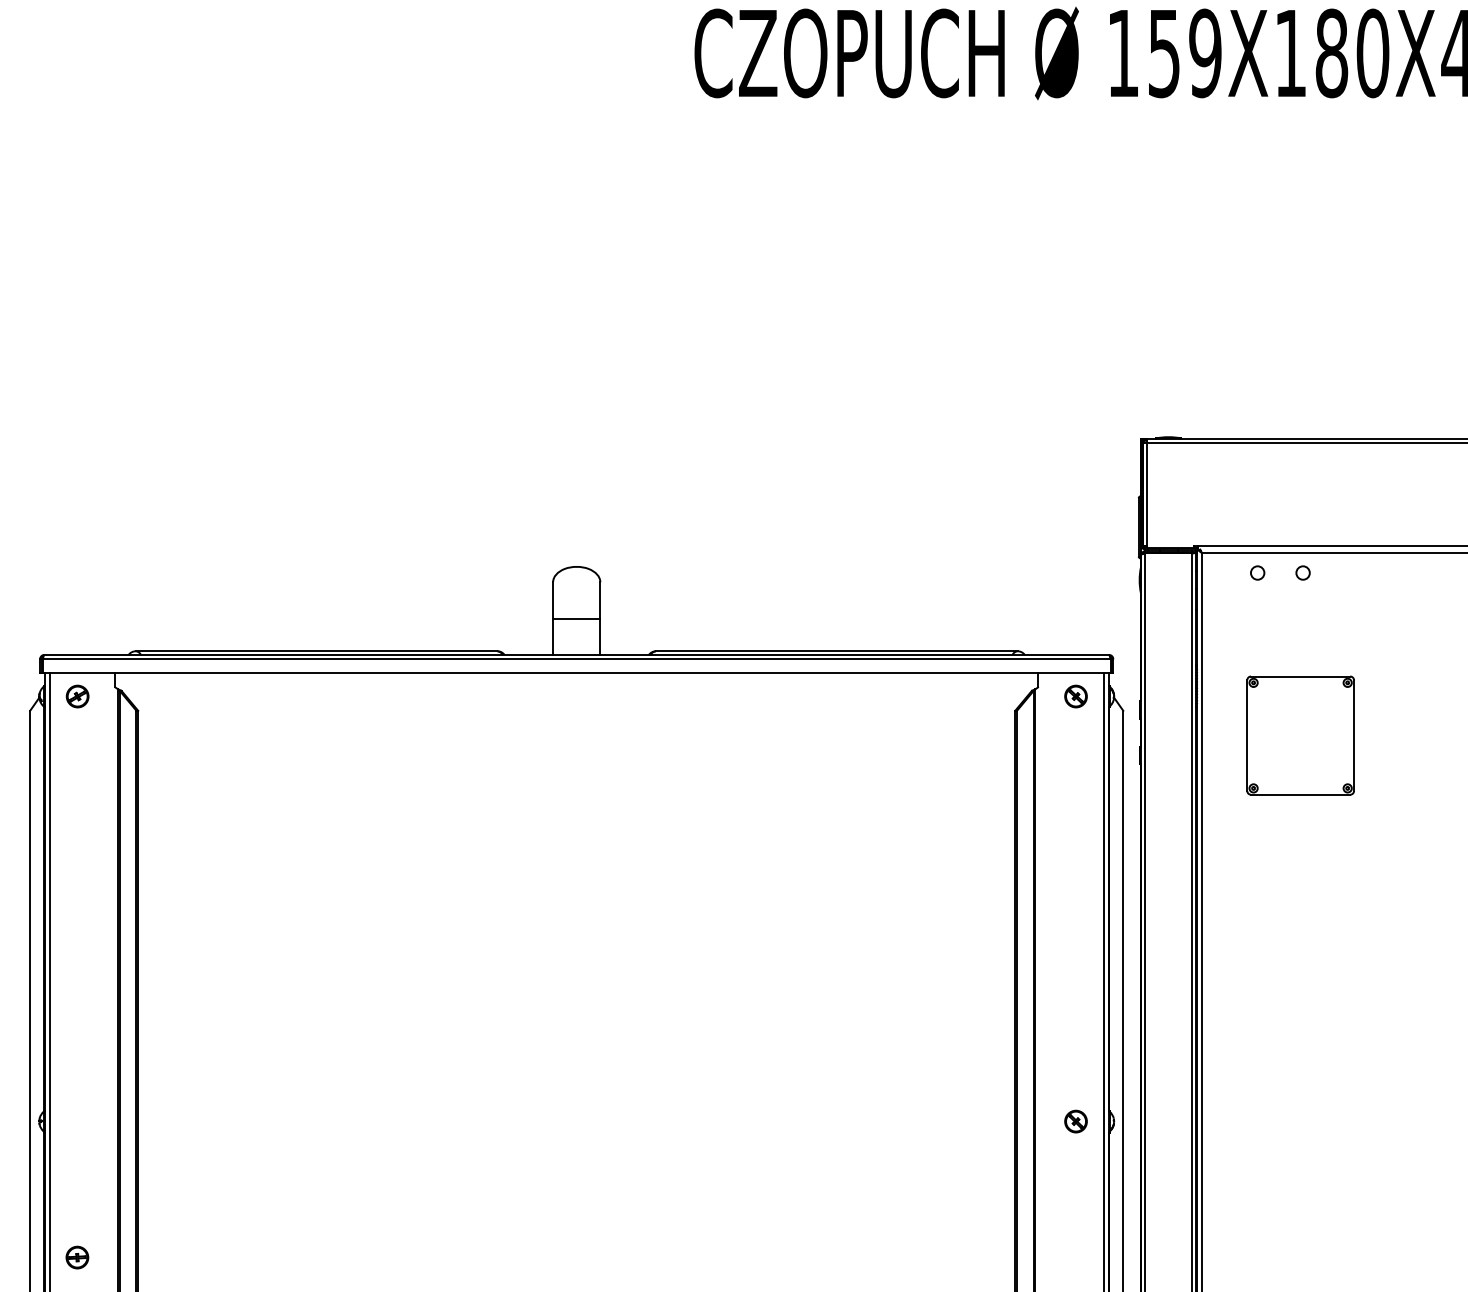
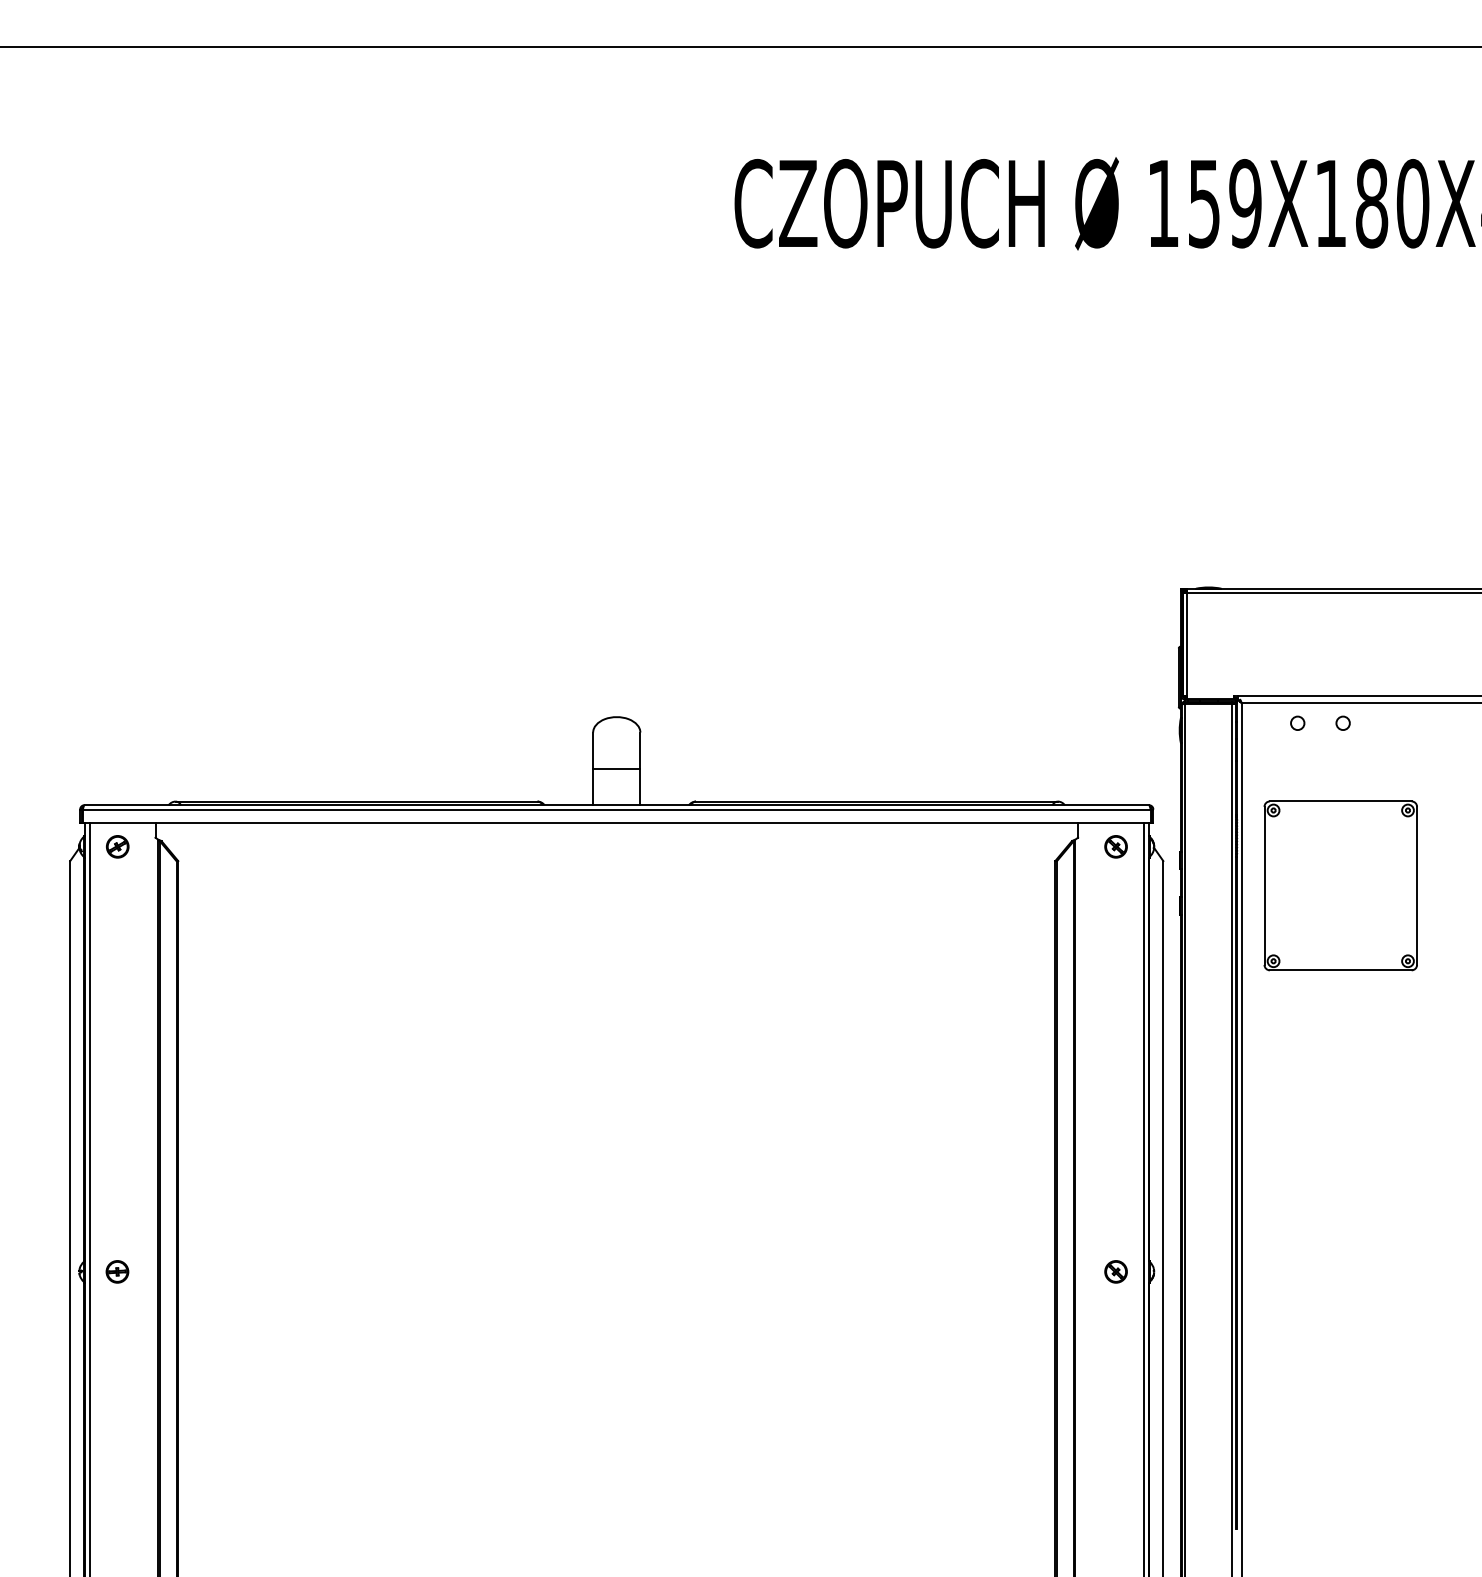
part: (1300, 735) -> (1340, 885), size x1.43
part: (77, 1257) -> (117, 1271), moved

